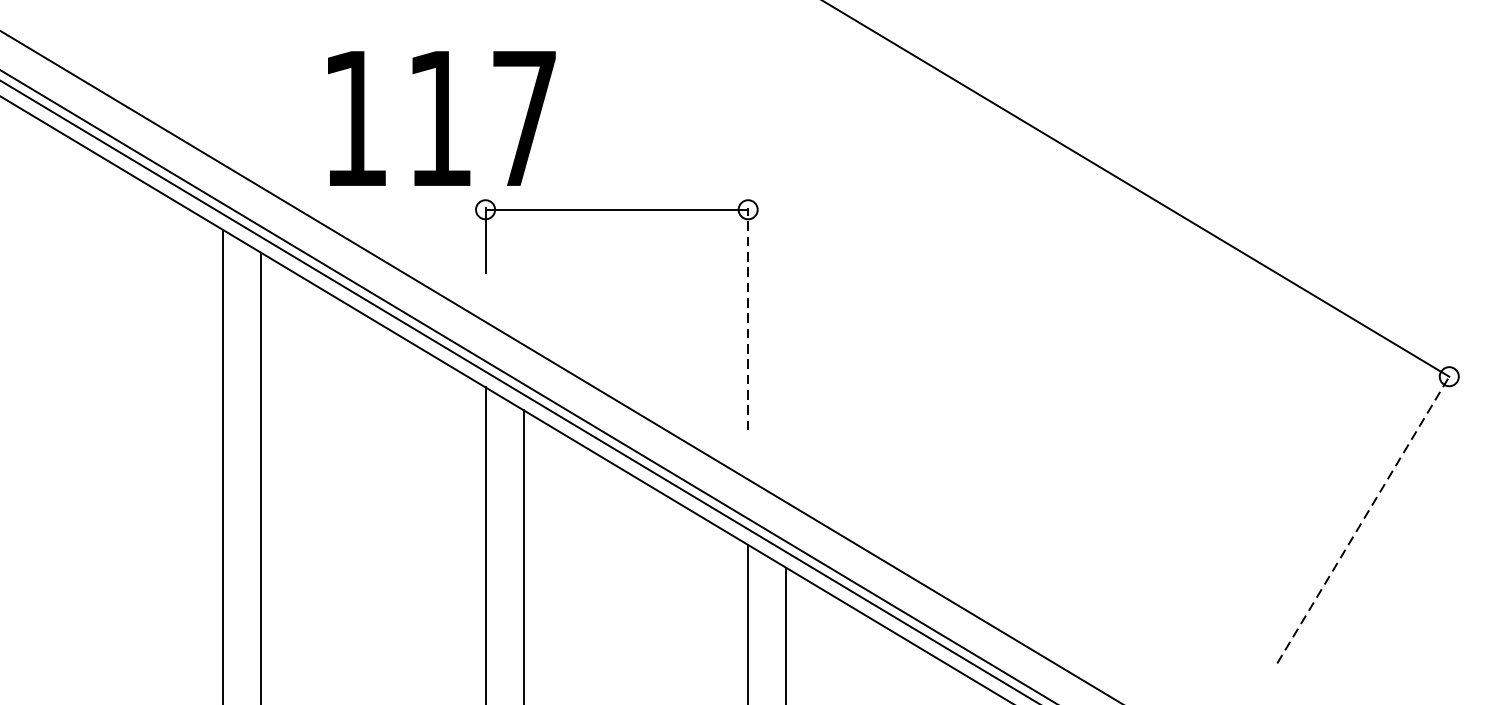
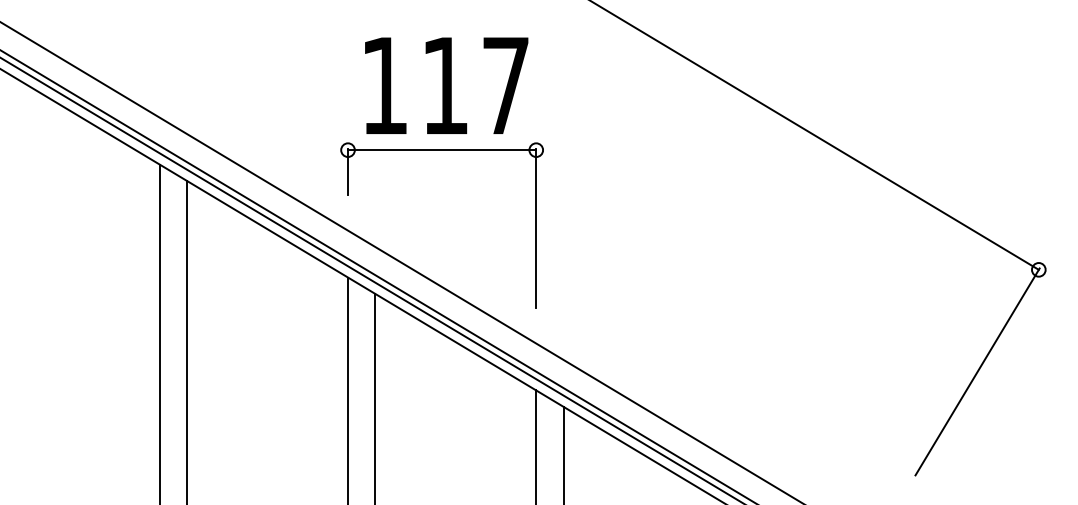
text: (441, 118) -> (446, 85), moved
line: (748, 319) -> (536, 228), dashed -> solid
line: (1363, 518) -> (977, 371), dashed -> solid

